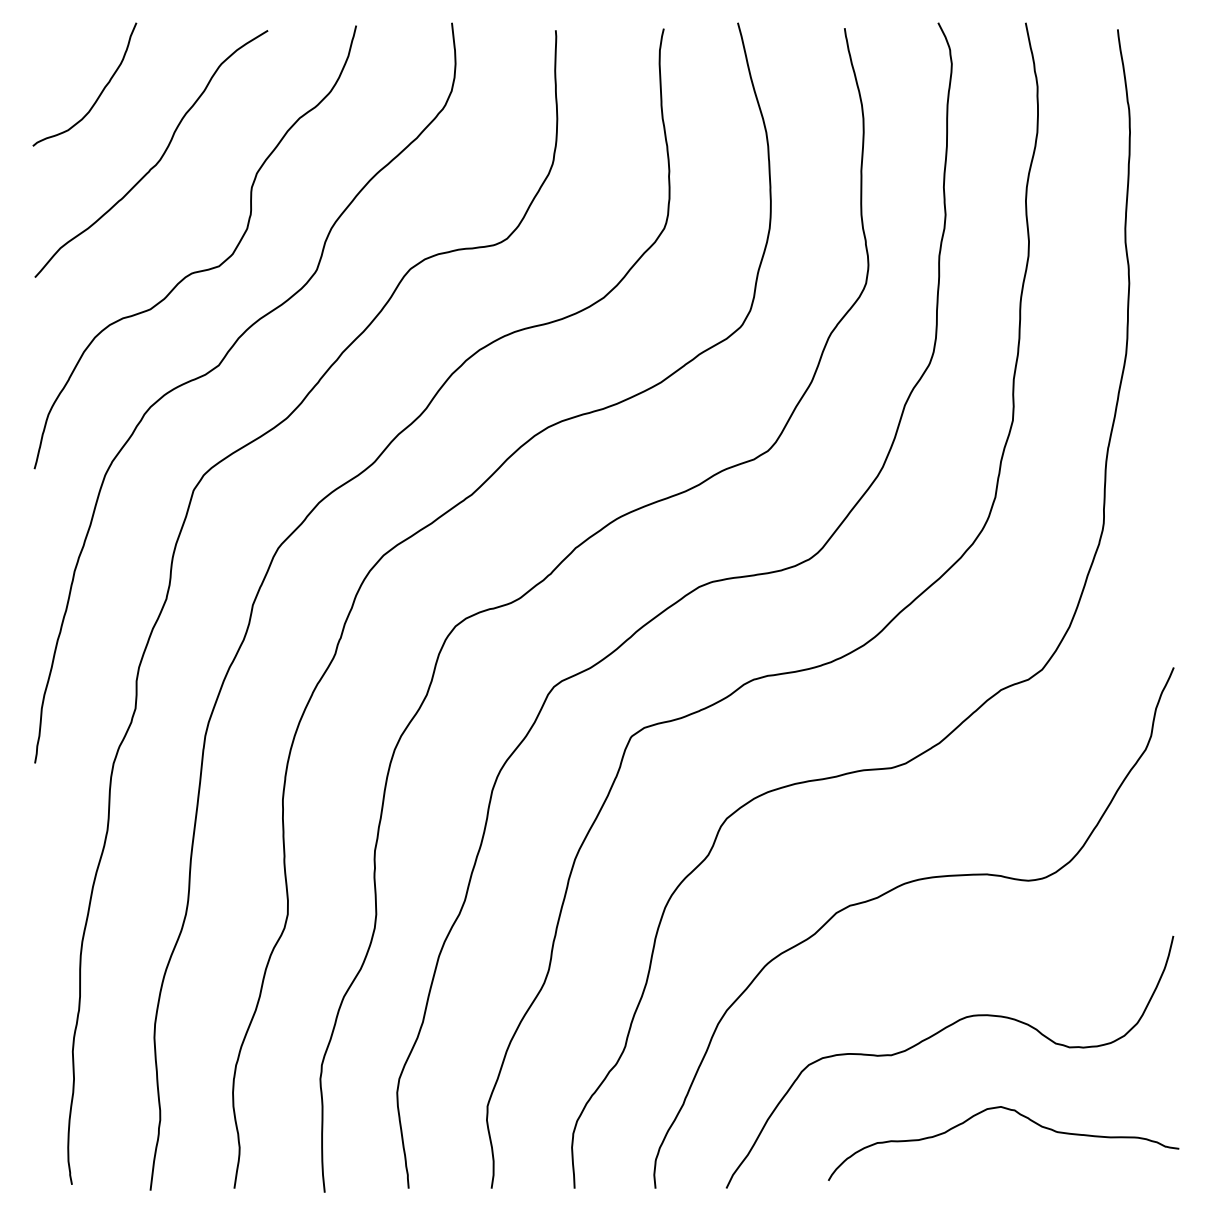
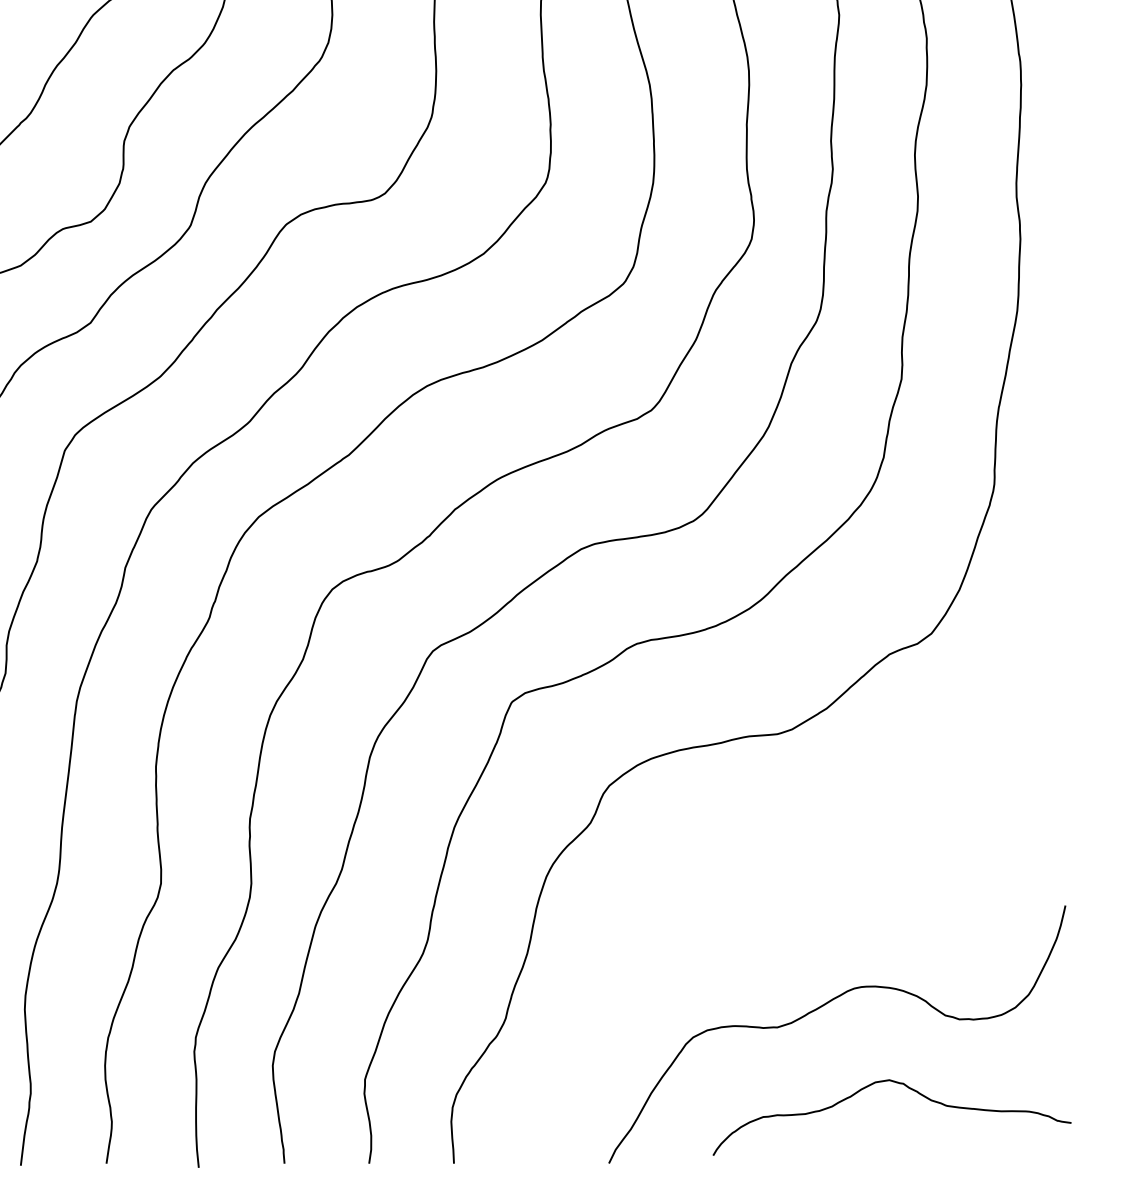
curve: (895, 889) -> (781, 858), removed

